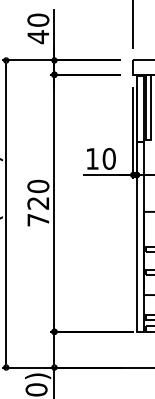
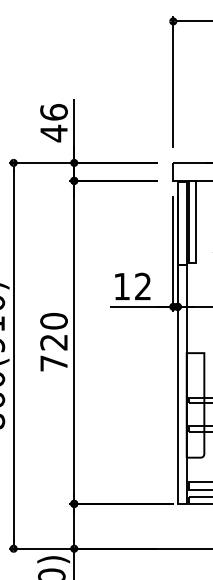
text: (37, 20) -> (53, 112), 40 -> 46
text: (108, 158) -> (142, 286), 10 -> 12

